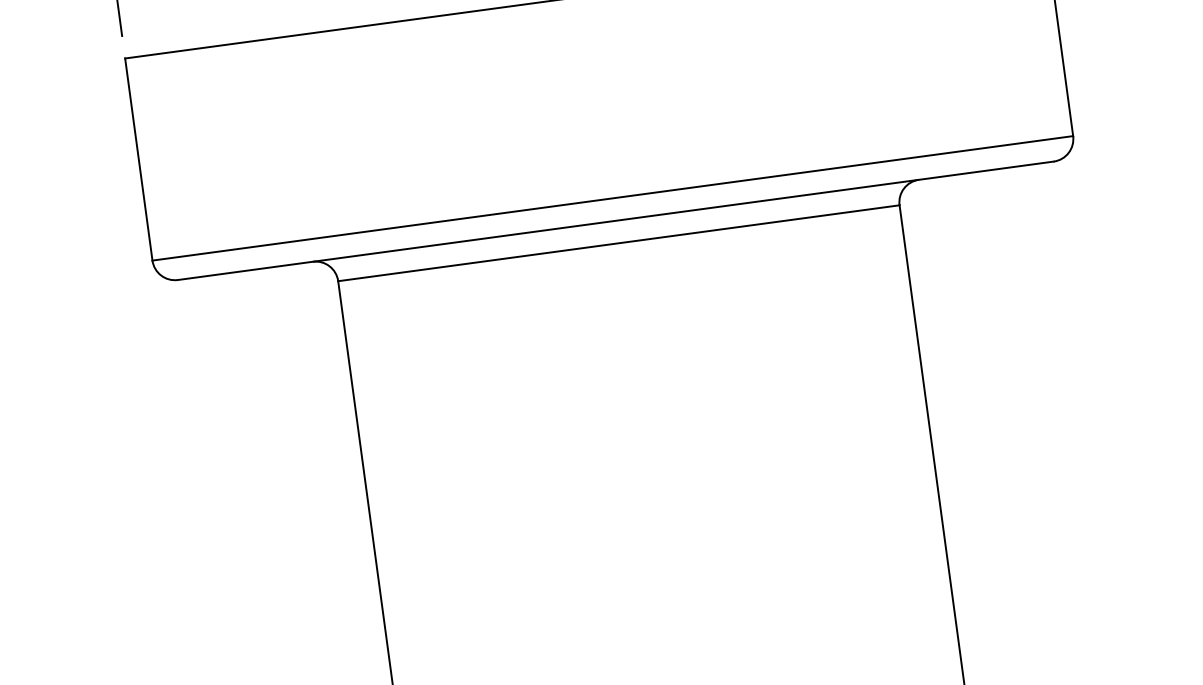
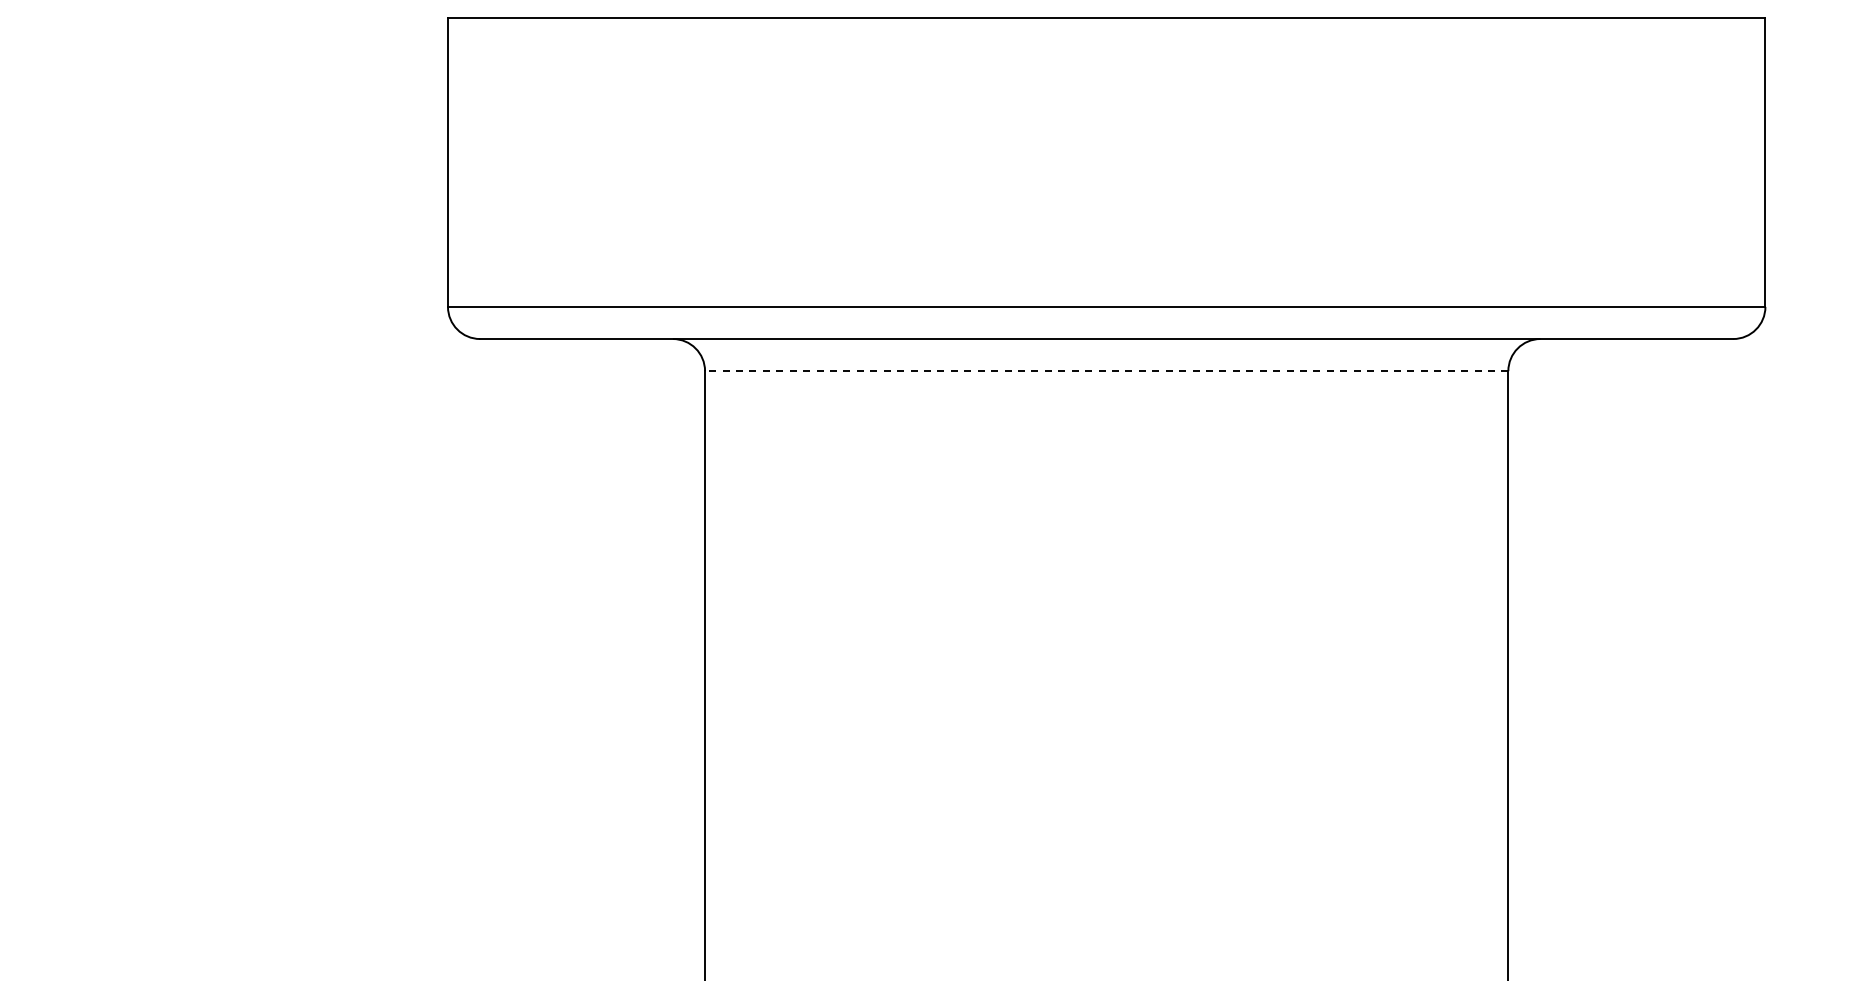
line: (618, 243) -> (1106, 371), solid -> dashed

